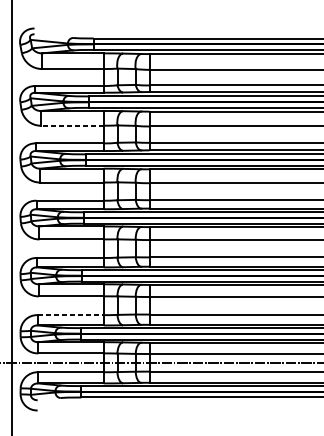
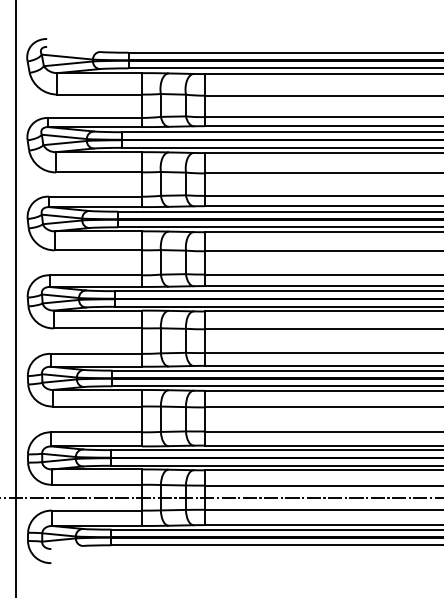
line: (71, 125) -> (98, 172), dashed -> solid
line: (71, 315) -> (97, 432), dashed -> solid

